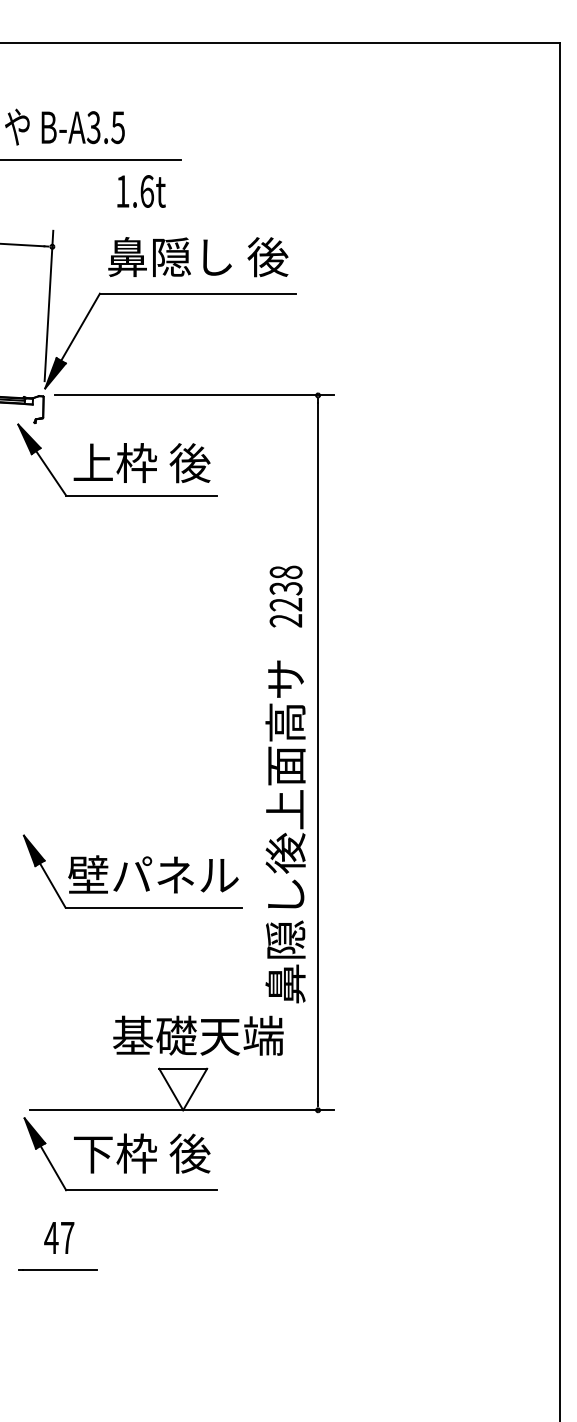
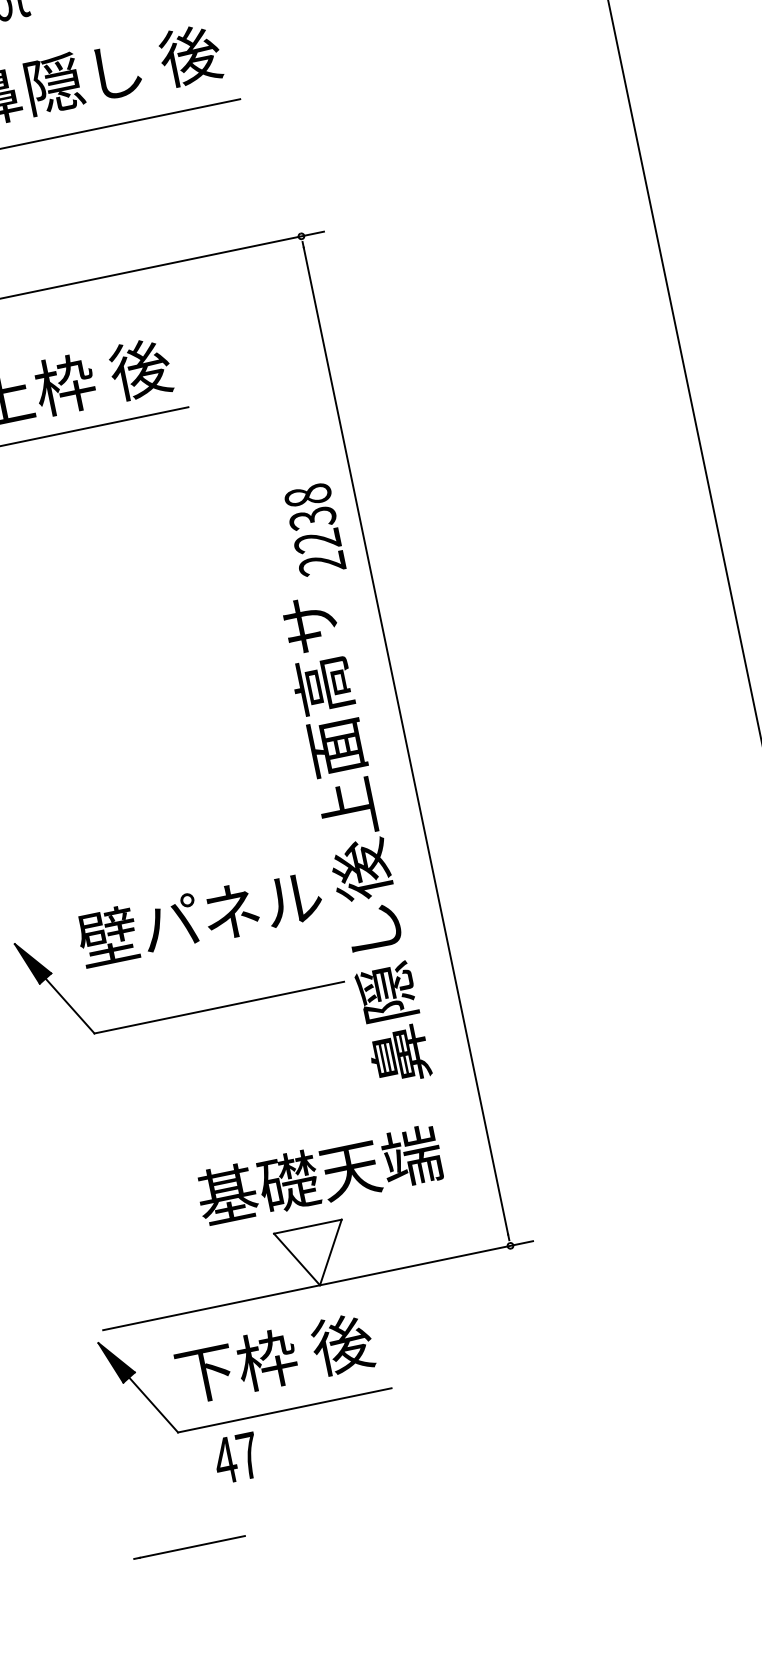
text: (285, 831) -> (354, 839), moved
text: (153, 874) -> (200, 917), moved
text: (59, 1237) -> (236, 1457), moved

